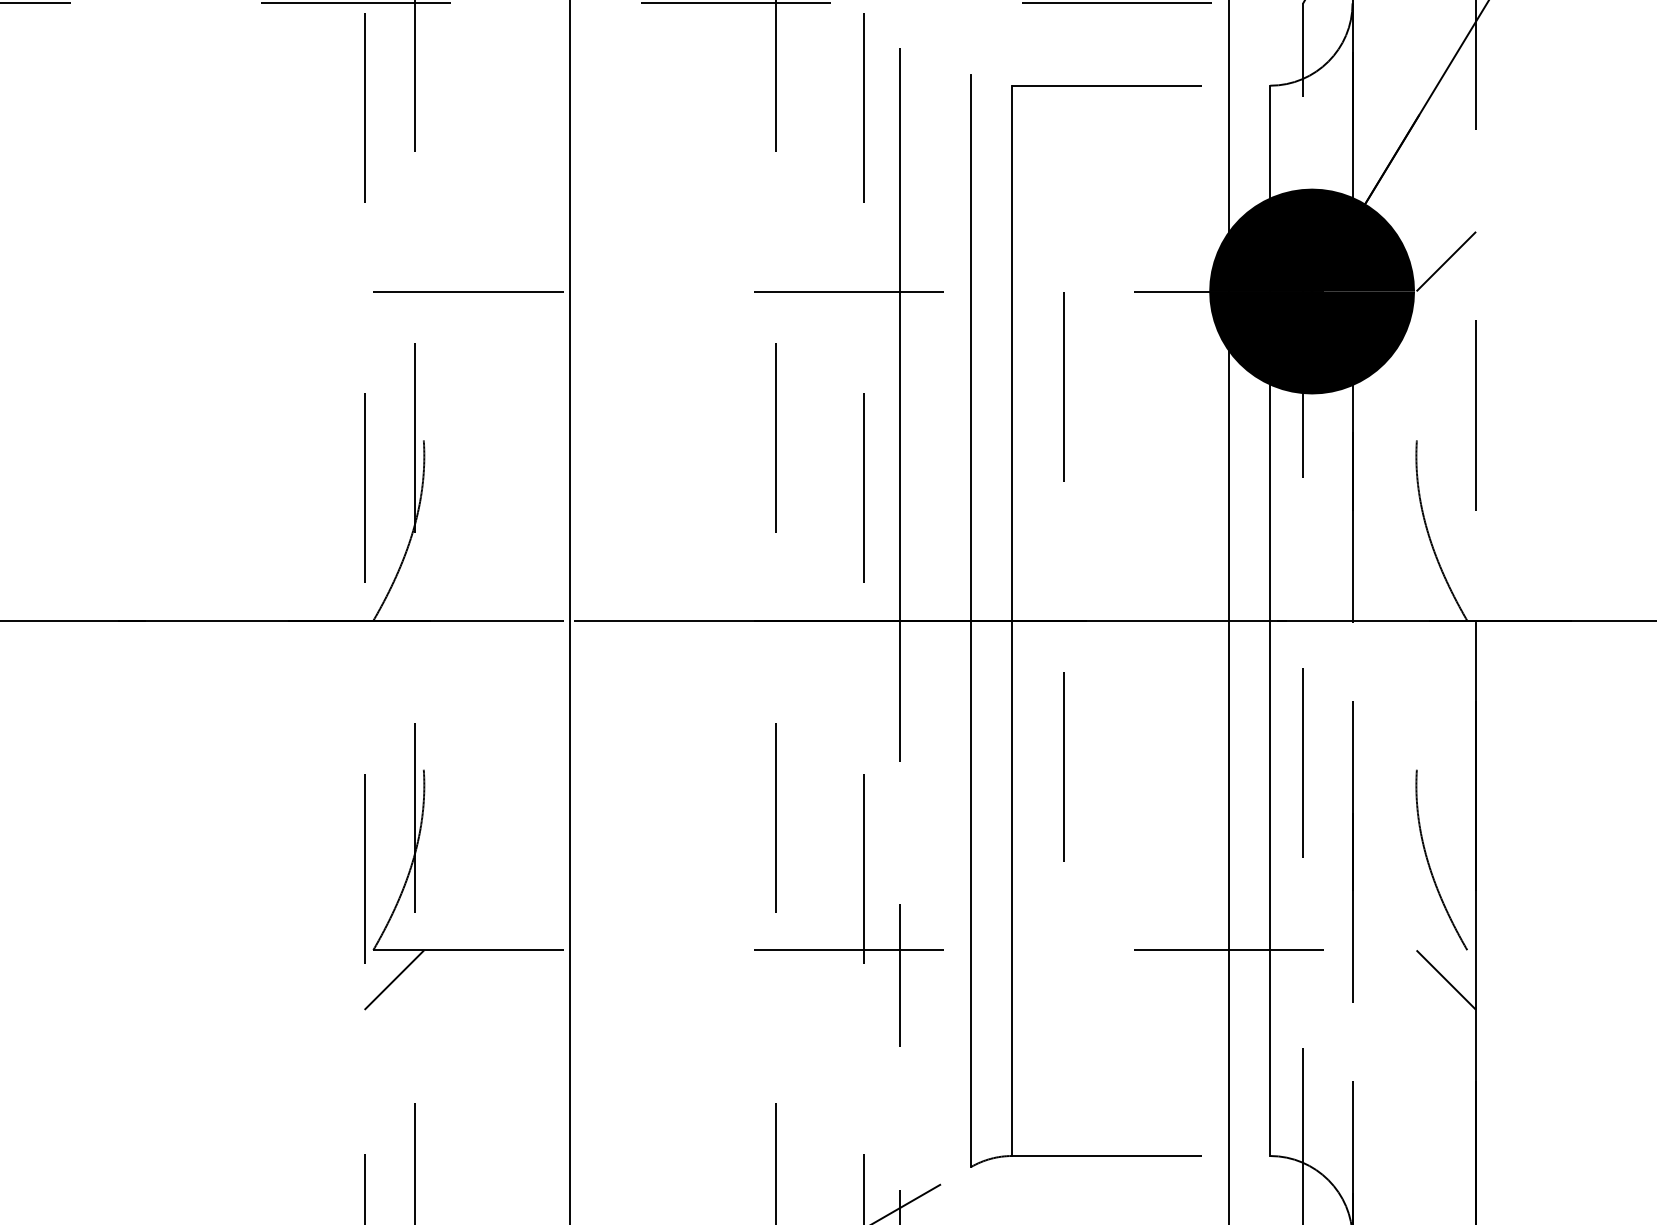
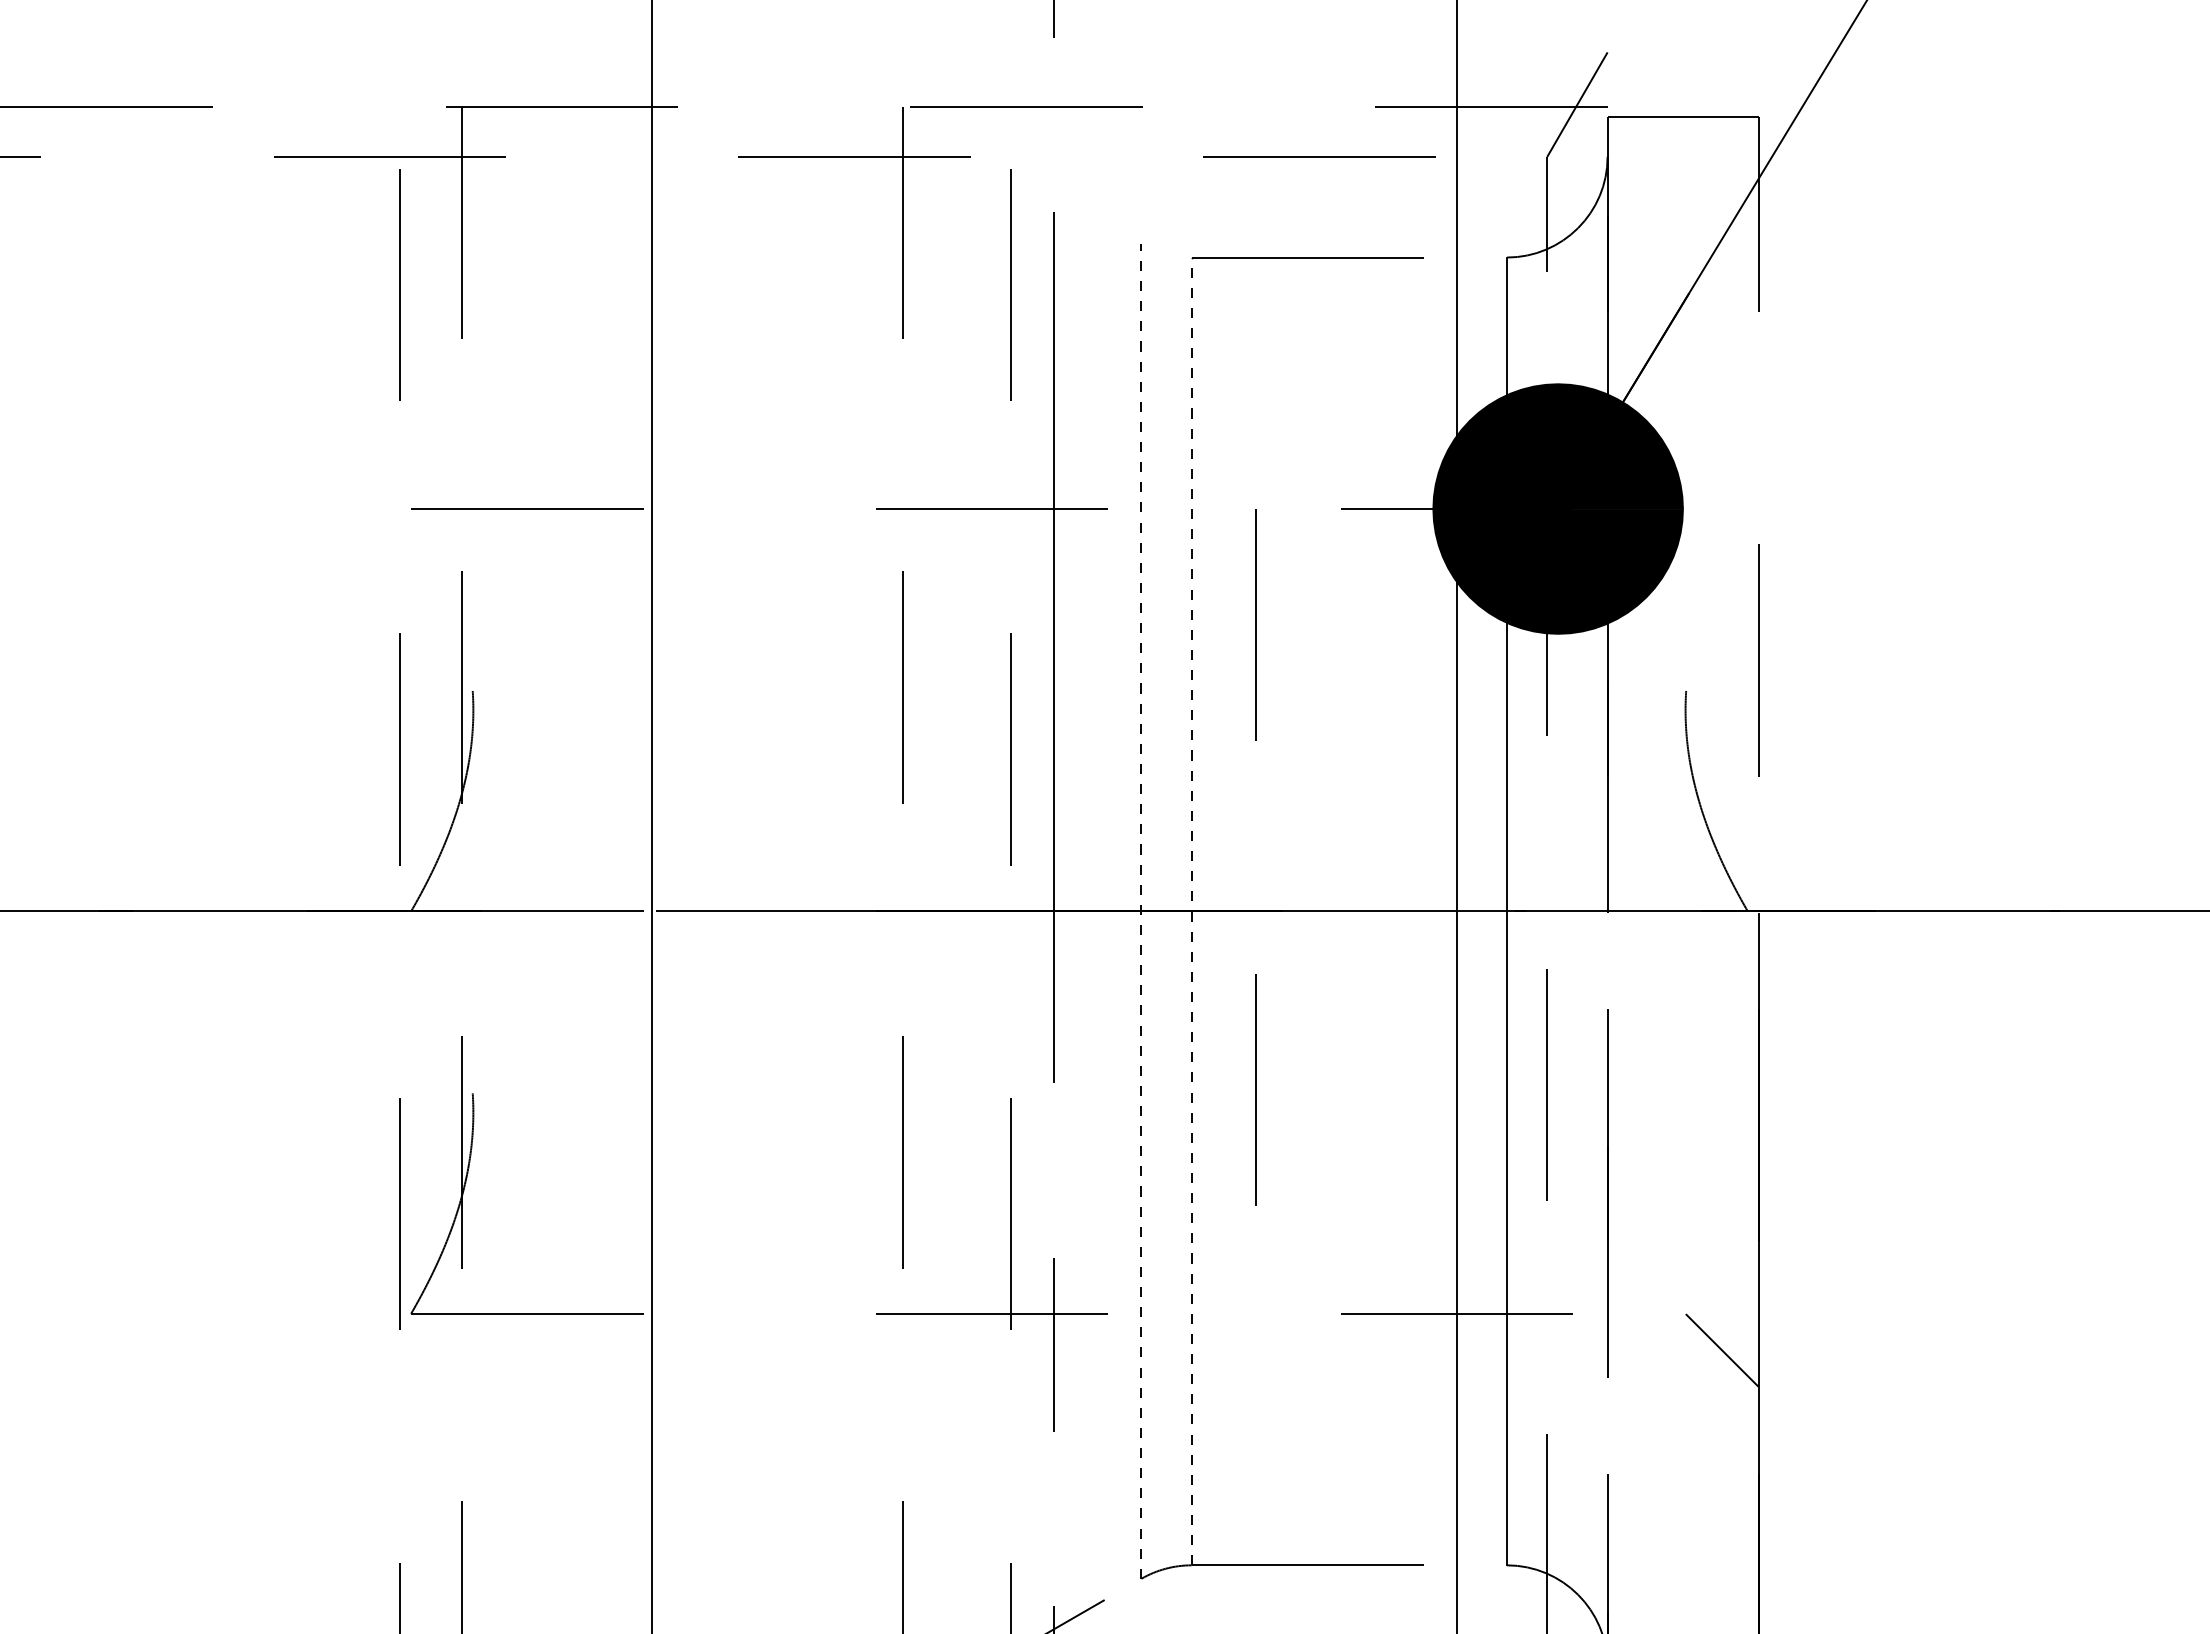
line: (1445, 261) -> (1721, 472), removed
line: (971, 620) -> (1141, 910), solid -> dashed
line: (1012, 620) -> (1191, 911), solid -> dashed
curve: (1429, 863) -> (1701, 1207), removed
line: (394, 980) -> (436, 1350), removed

